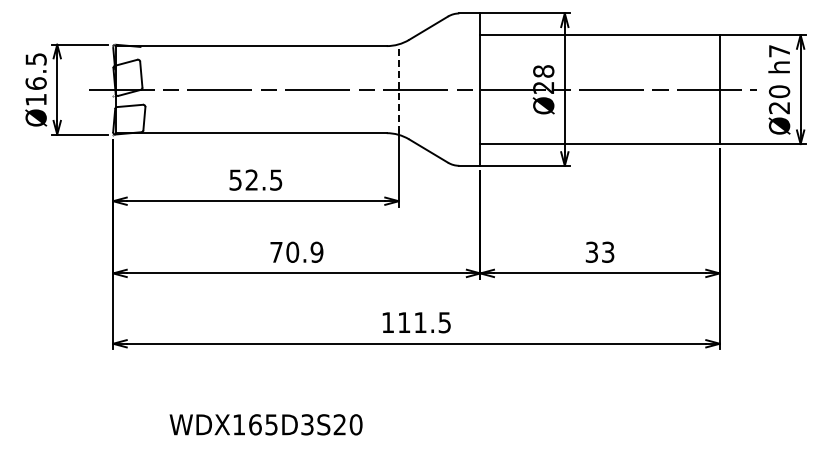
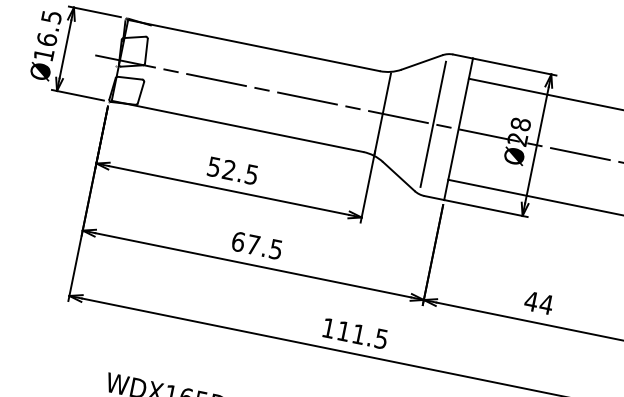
line: (398, 89) -> (382, 113), dashed -> solid
line: (453, 89) -> (433, 124), added
text: (296, 251) -> (257, 244), 70.9 -> 67.5
text: (599, 251) -> (538, 302), 33 -> 44

